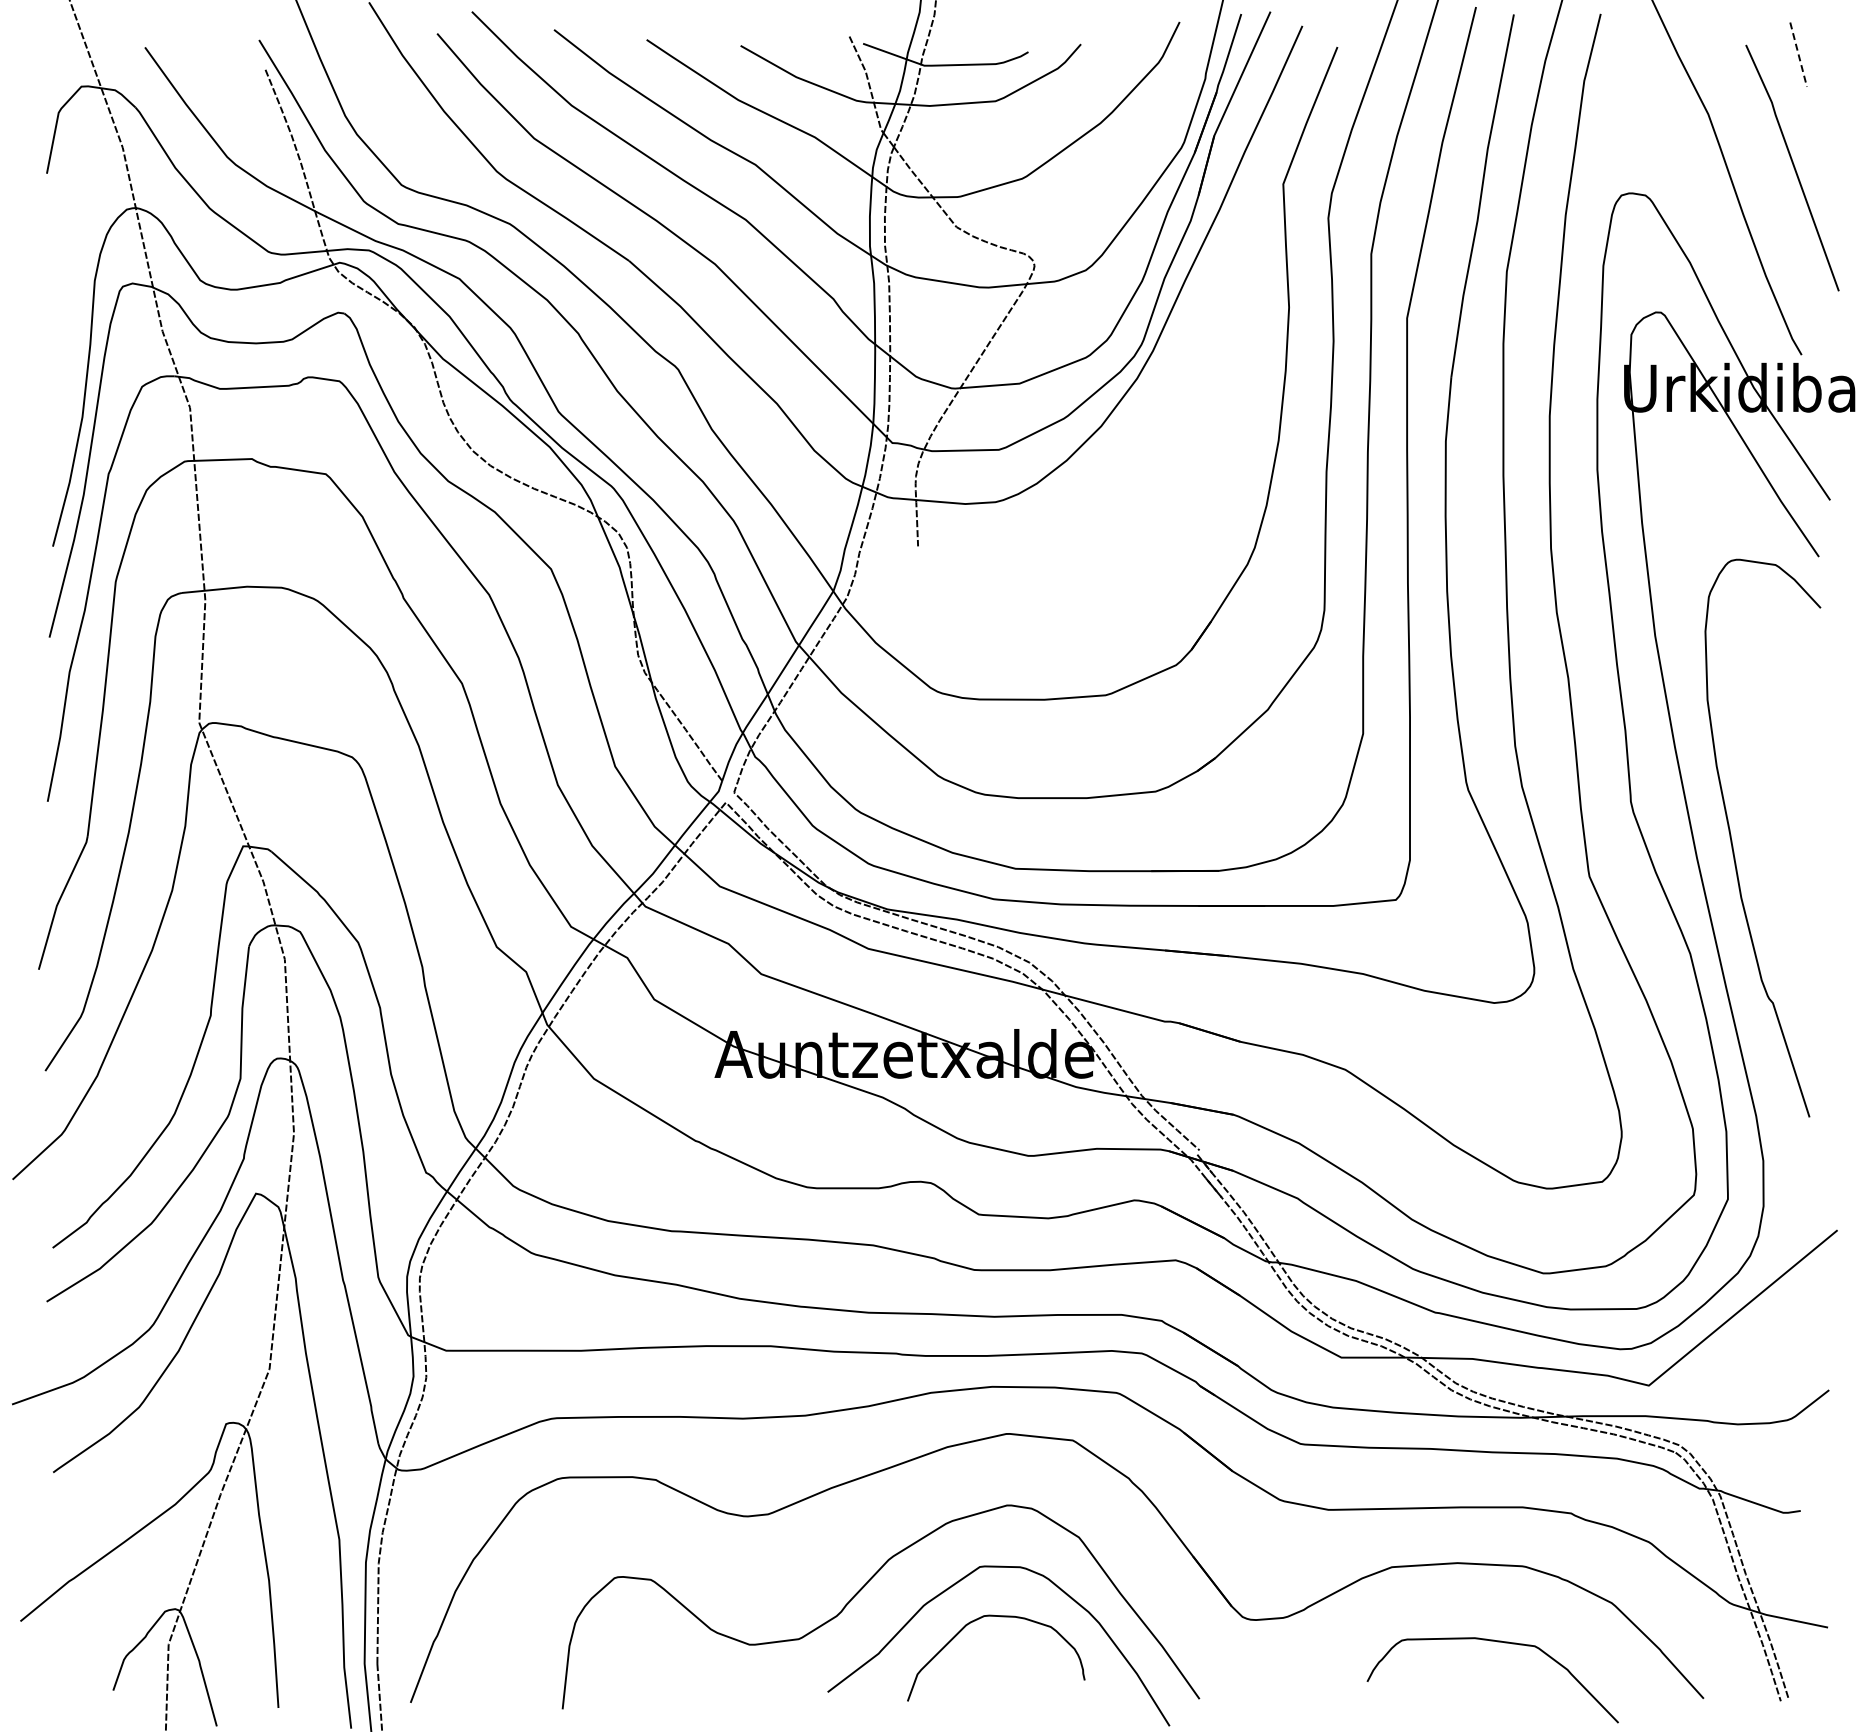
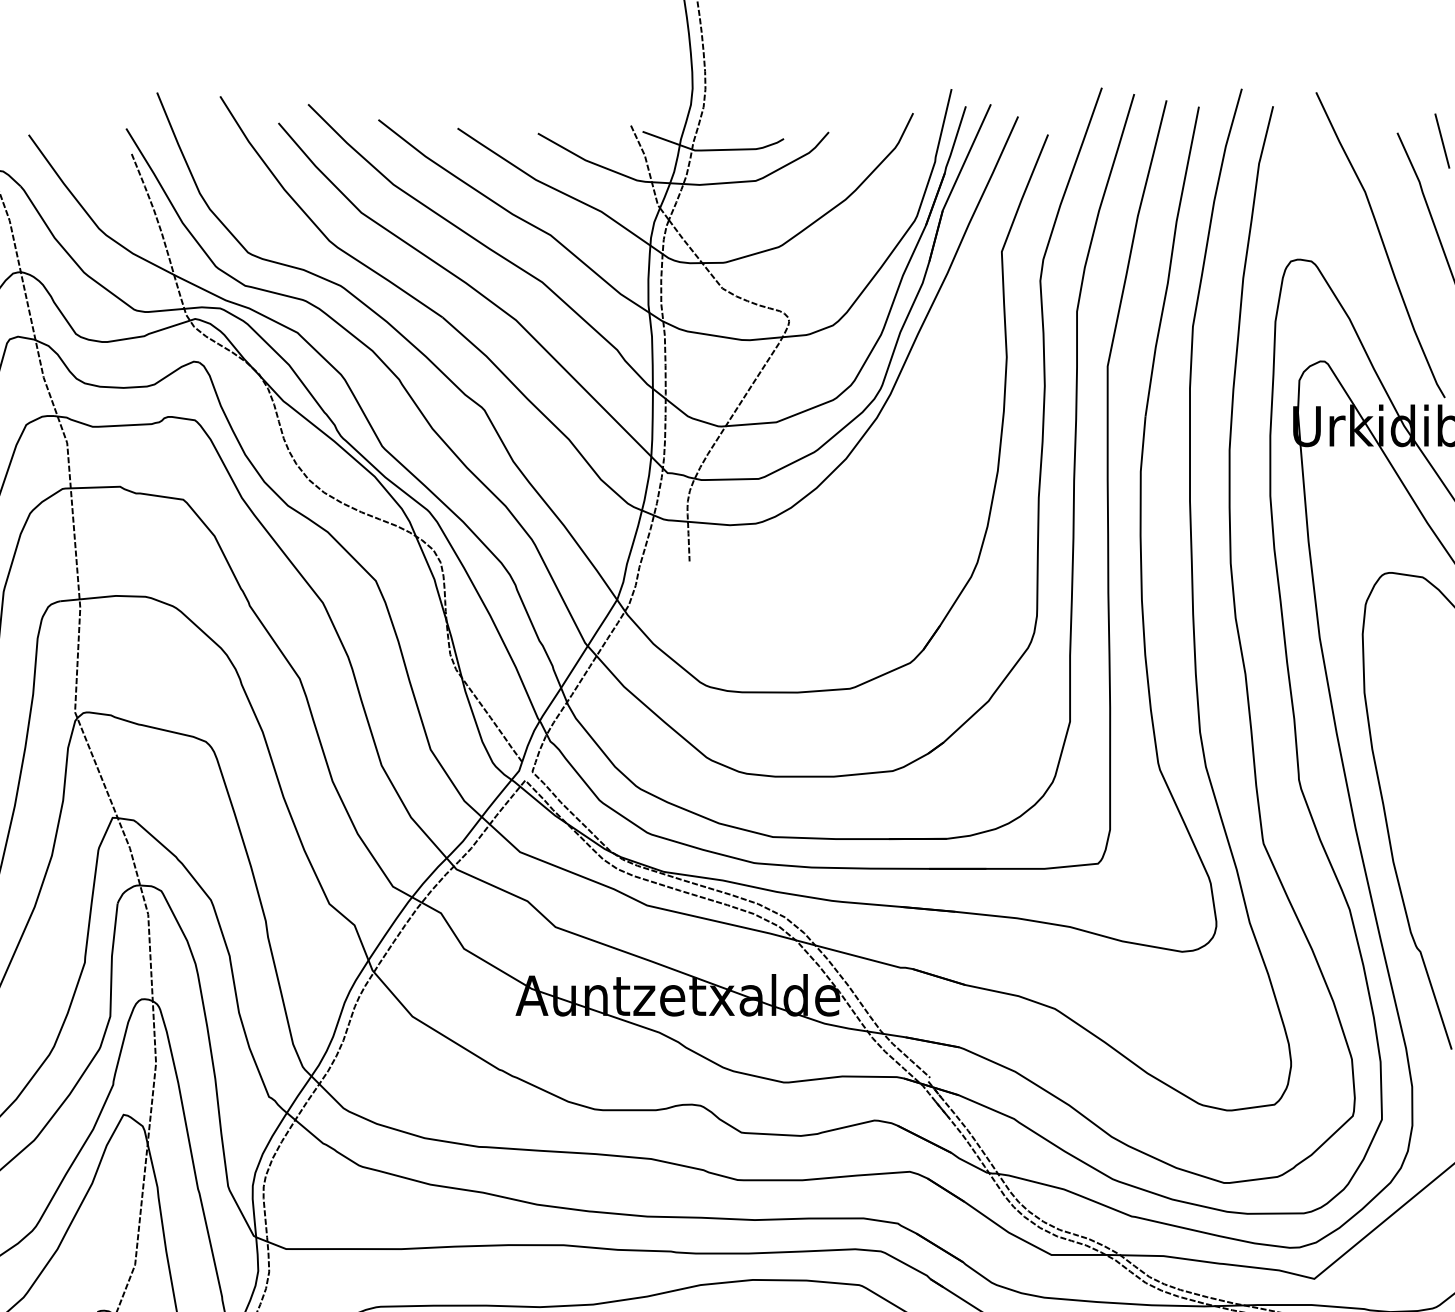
line: (1798, 55) -> (1442, 141), dashed -> solid

